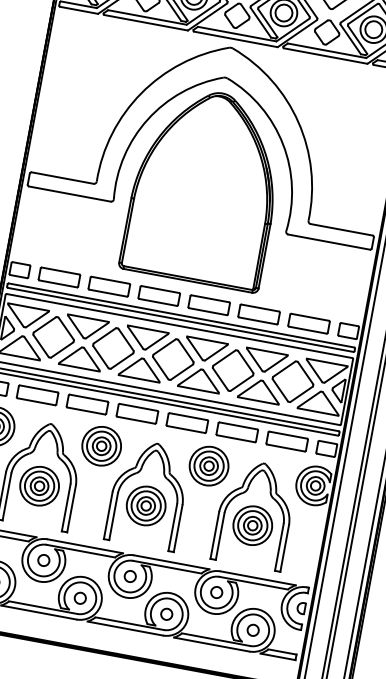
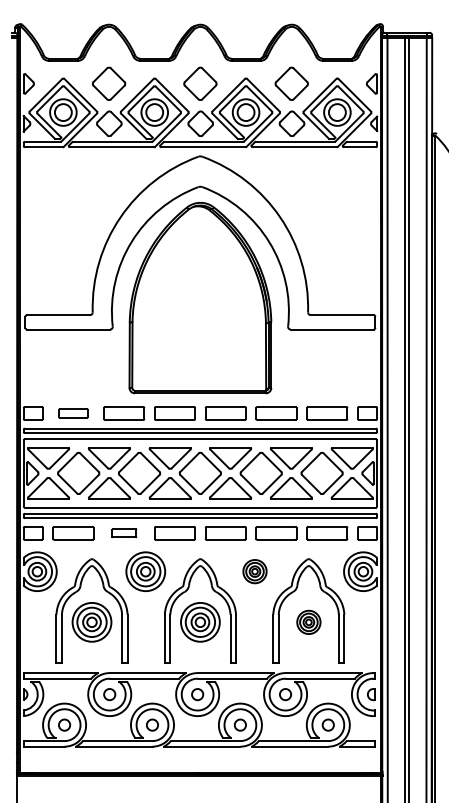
part: (59, 277) -> (73, 413), size x0.7
part: (87, 404) -> (124, 533), size x0.6
part: (208, 465) -> (254, 571), size x0.6
part: (252, 525) -> (308, 622), size x0.6

